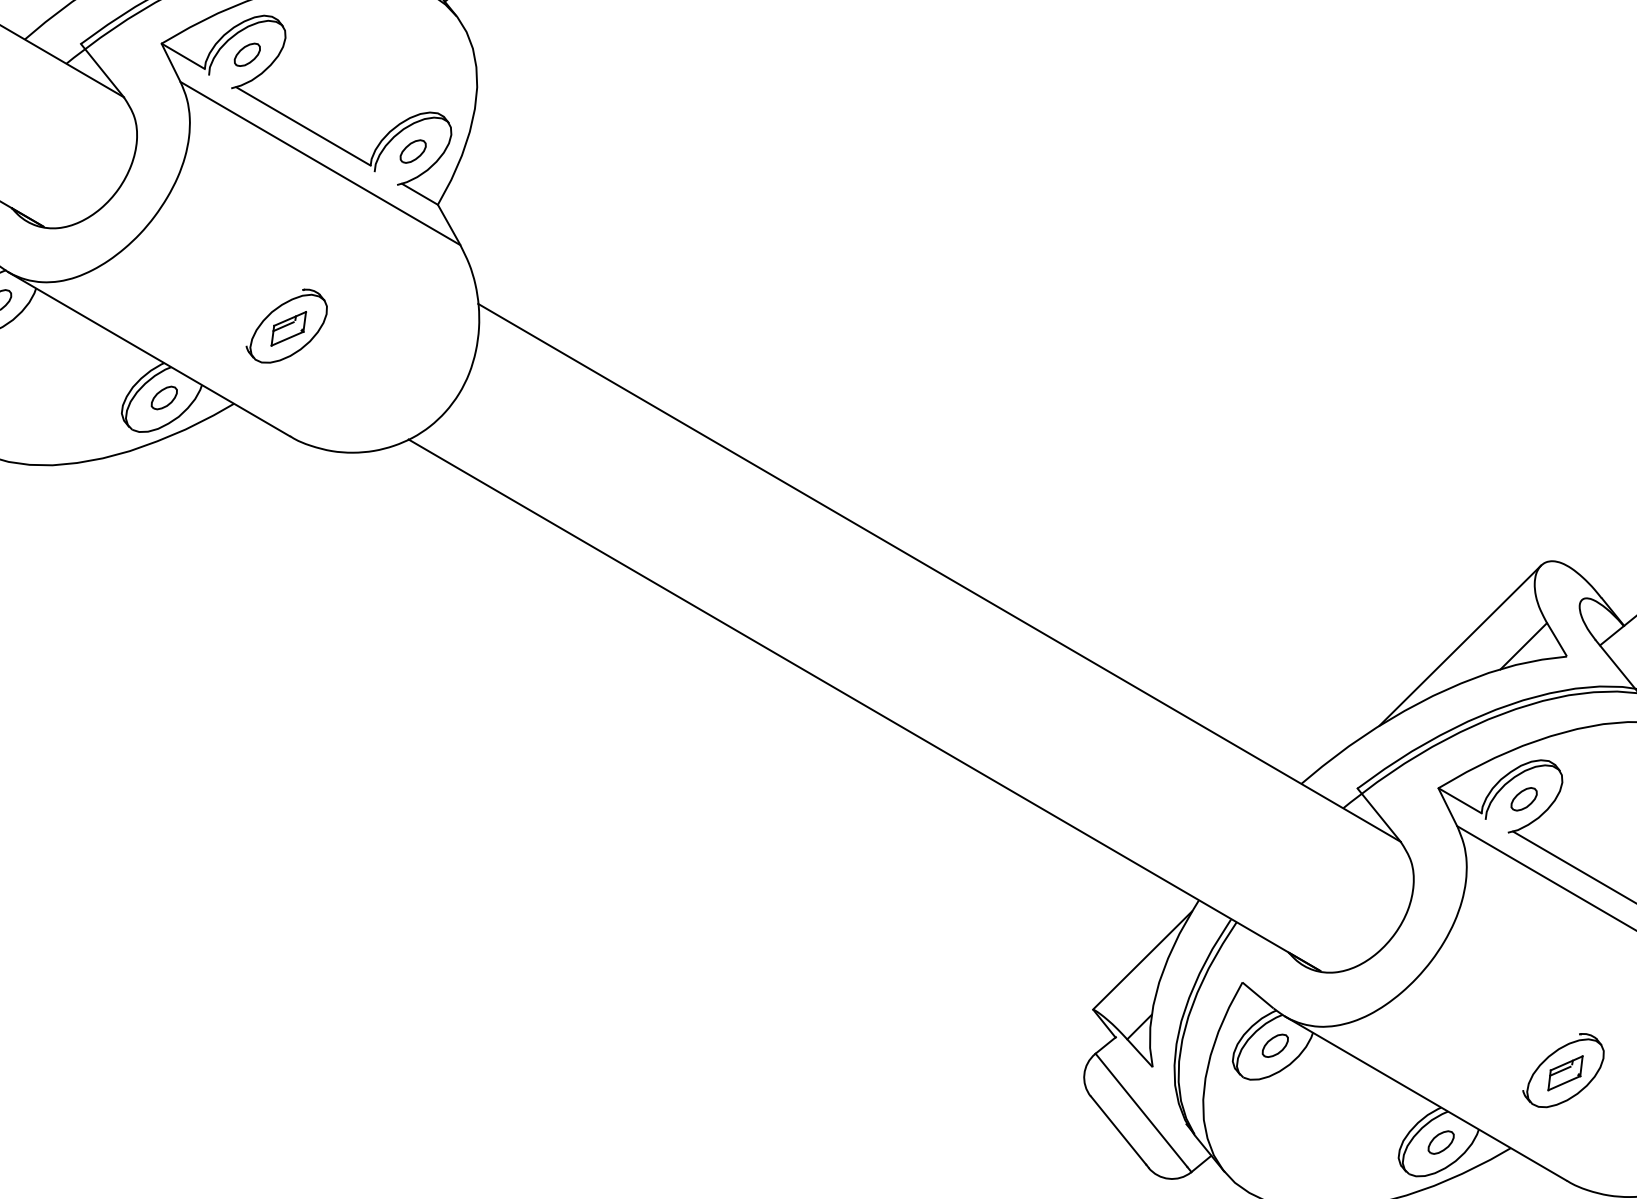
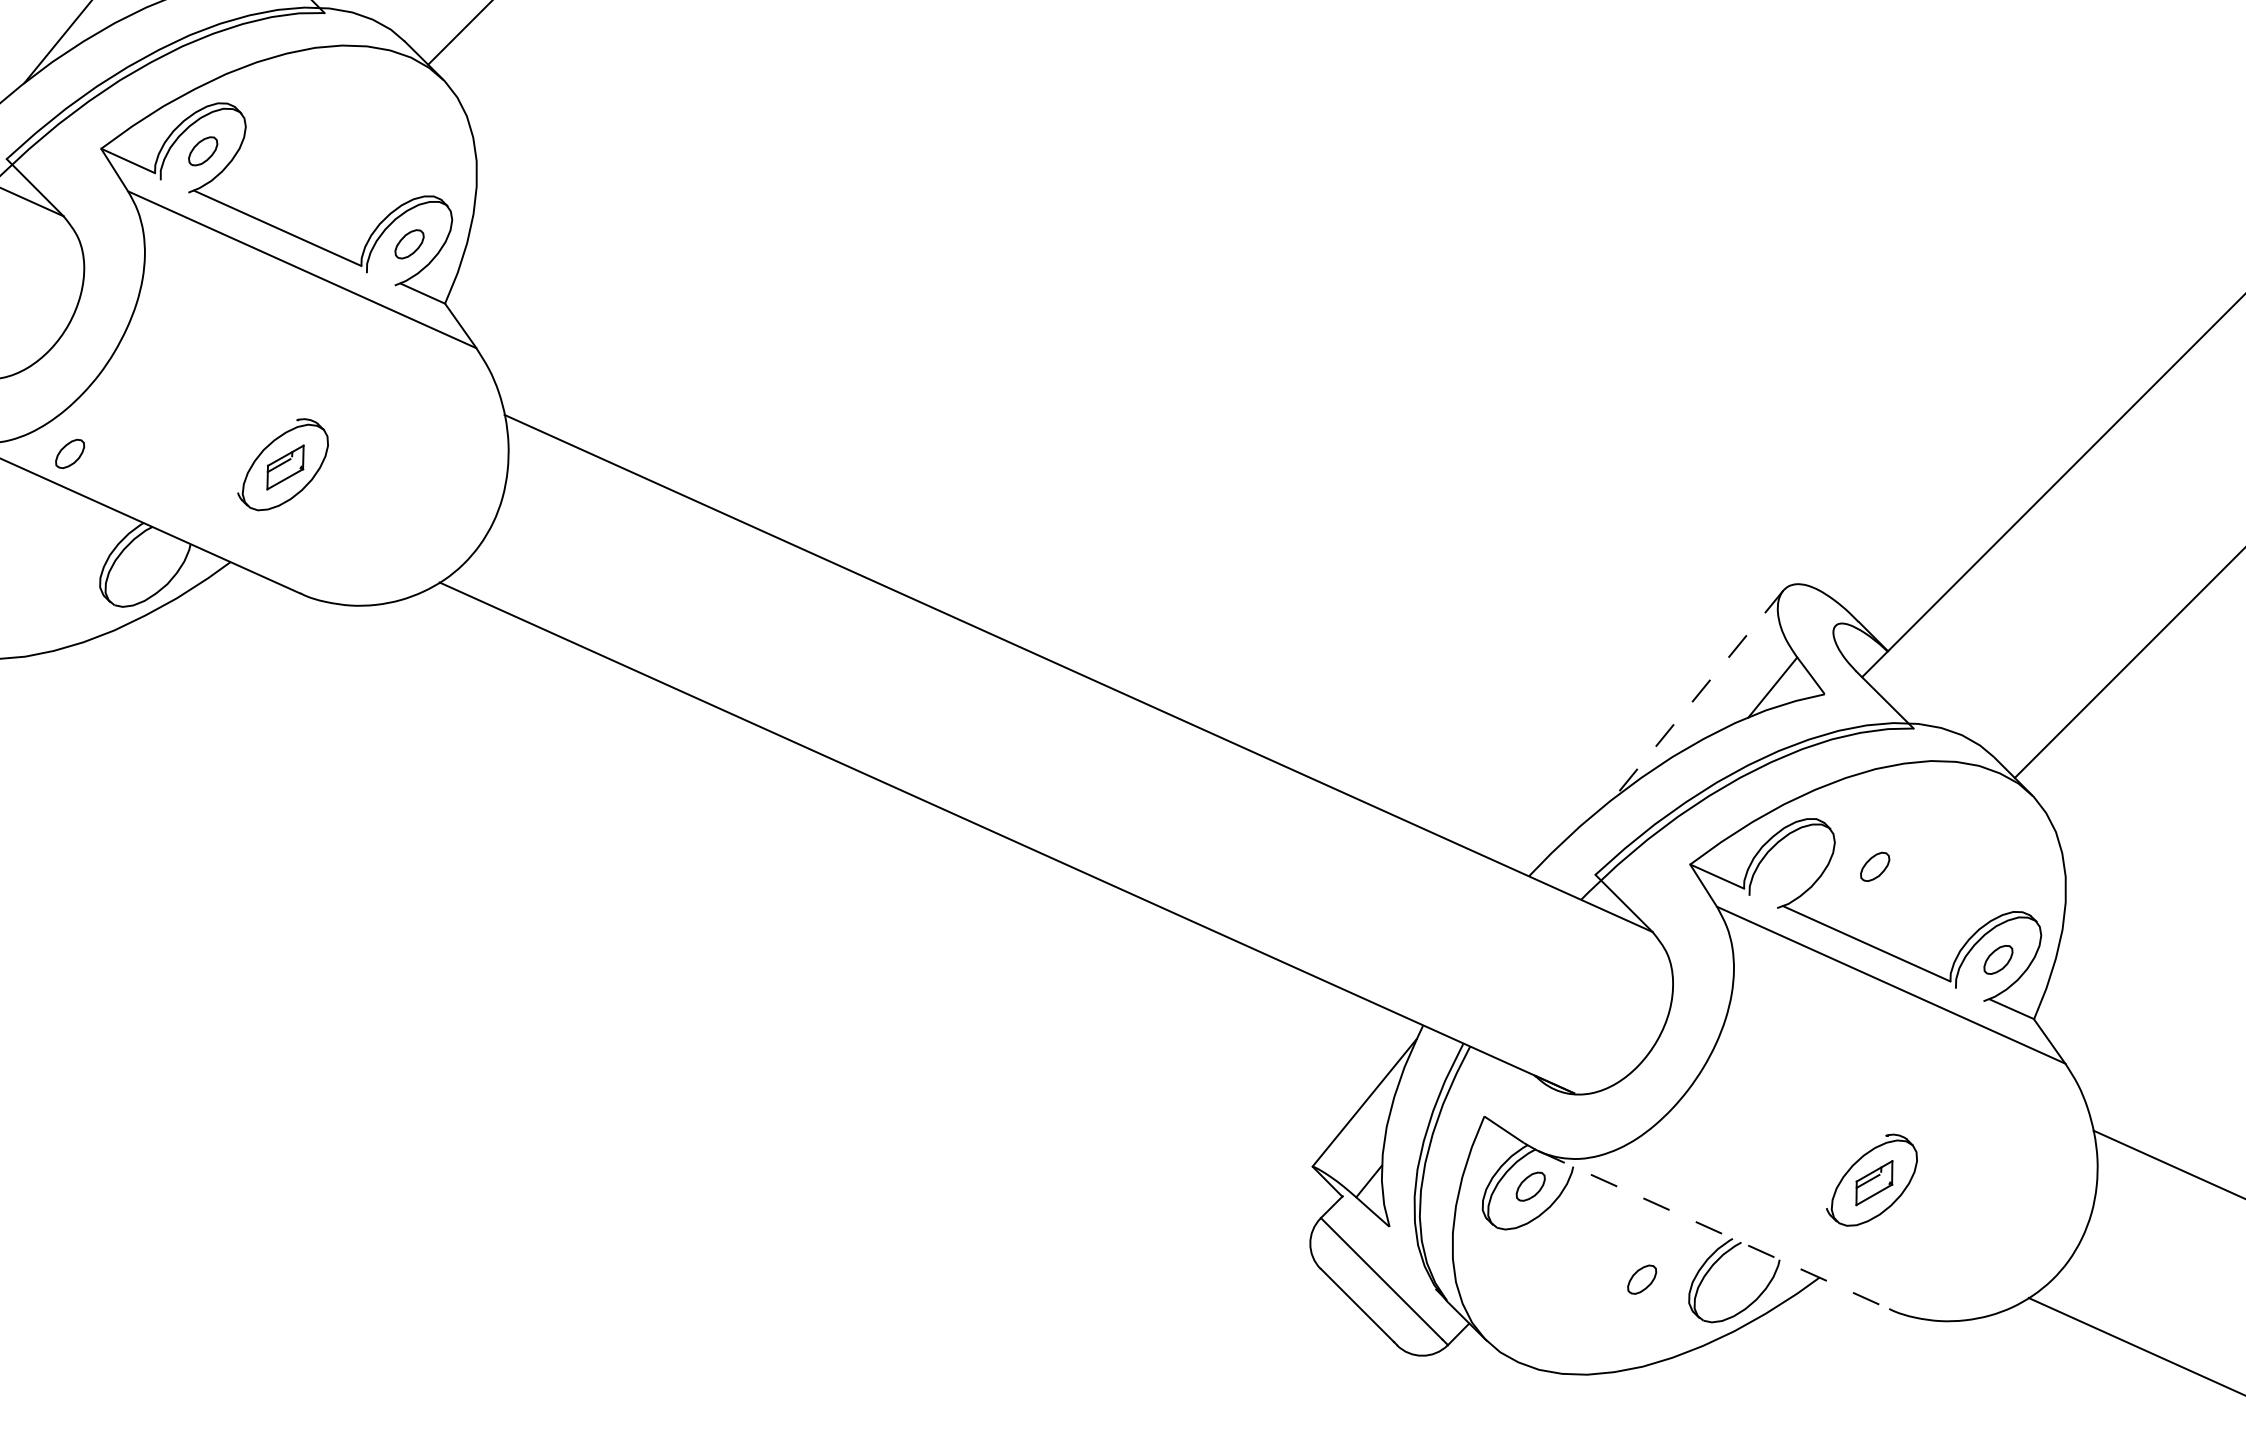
part: (164, 397) -> (70, 453), moved
line: (1460, 646) -> (1698, 695), solid -> dashed
part: (1524, 798) -> (1875, 866), moved
line: (1426, 1099) -> (1714, 1230), solid -> dashed
part: (1441, 1142) -> (1642, 1279), moved

